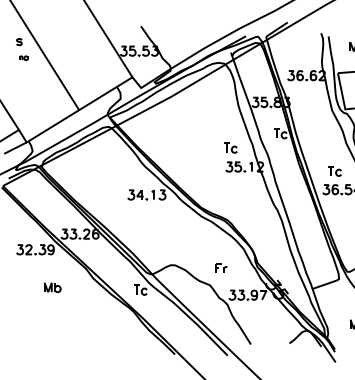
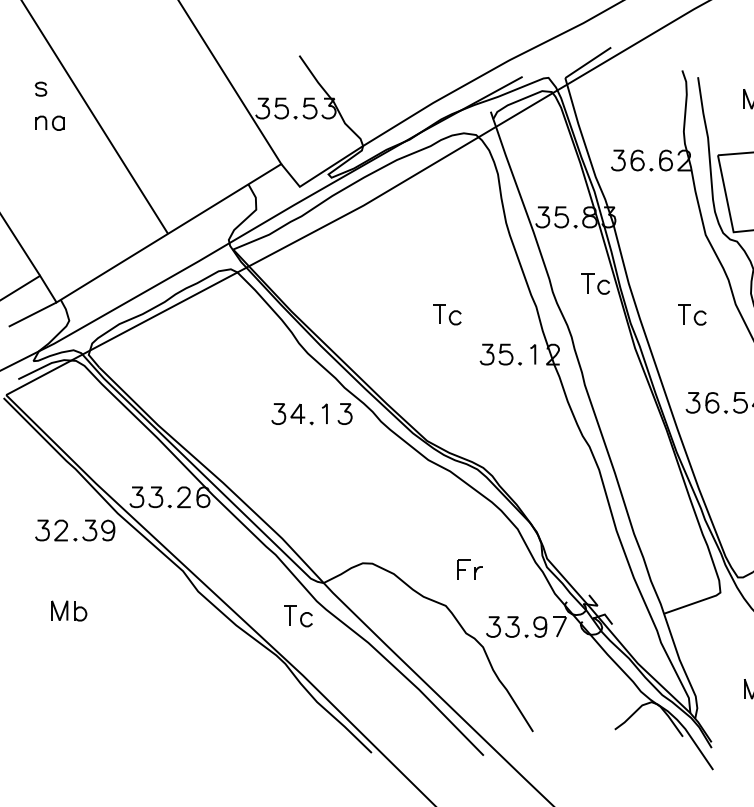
part: (23, 58) -> (49, 124), size x1.67
part: (230, 147) -> (447, 313), moved
part: (334, 171) -> (691, 315), moved
part: (52, 287) -> (68, 610), moved

